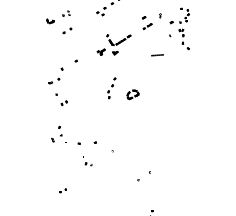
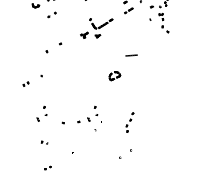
part: (157, 55) -> (131, 55), moved
part: (54, 80) -> (39, 62), removed
part: (111, 88) -> (129, 122), moved
part: (63, 103) -> (25, 84), moved
part: (111, 134) -> (94, 114), added
part: (87, 161) -> (43, 140), moved

